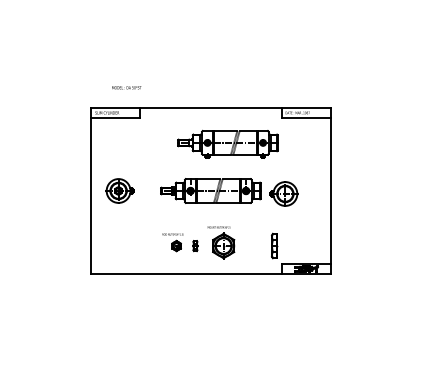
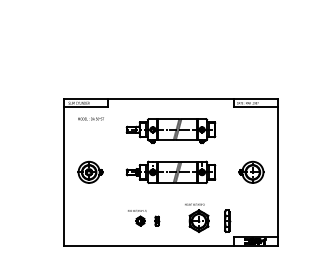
text: (126, 87) -> (90, 118), moved
part: (227, 143) -> (170, 130), moved
part: (283, 193) -> (251, 171), moved
part: (221, 242) -> (197, 218), moved

